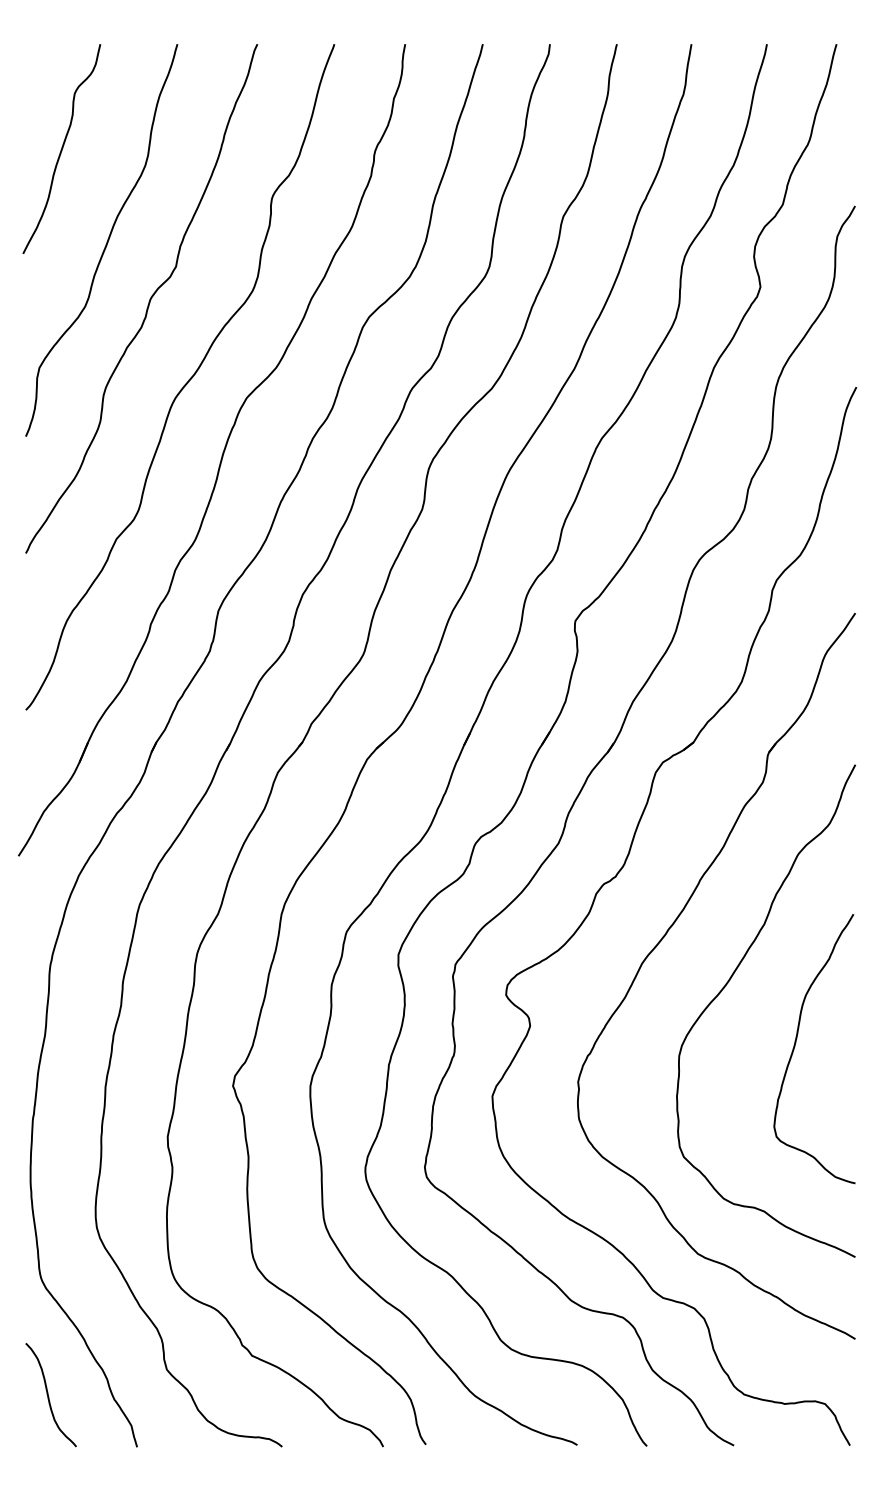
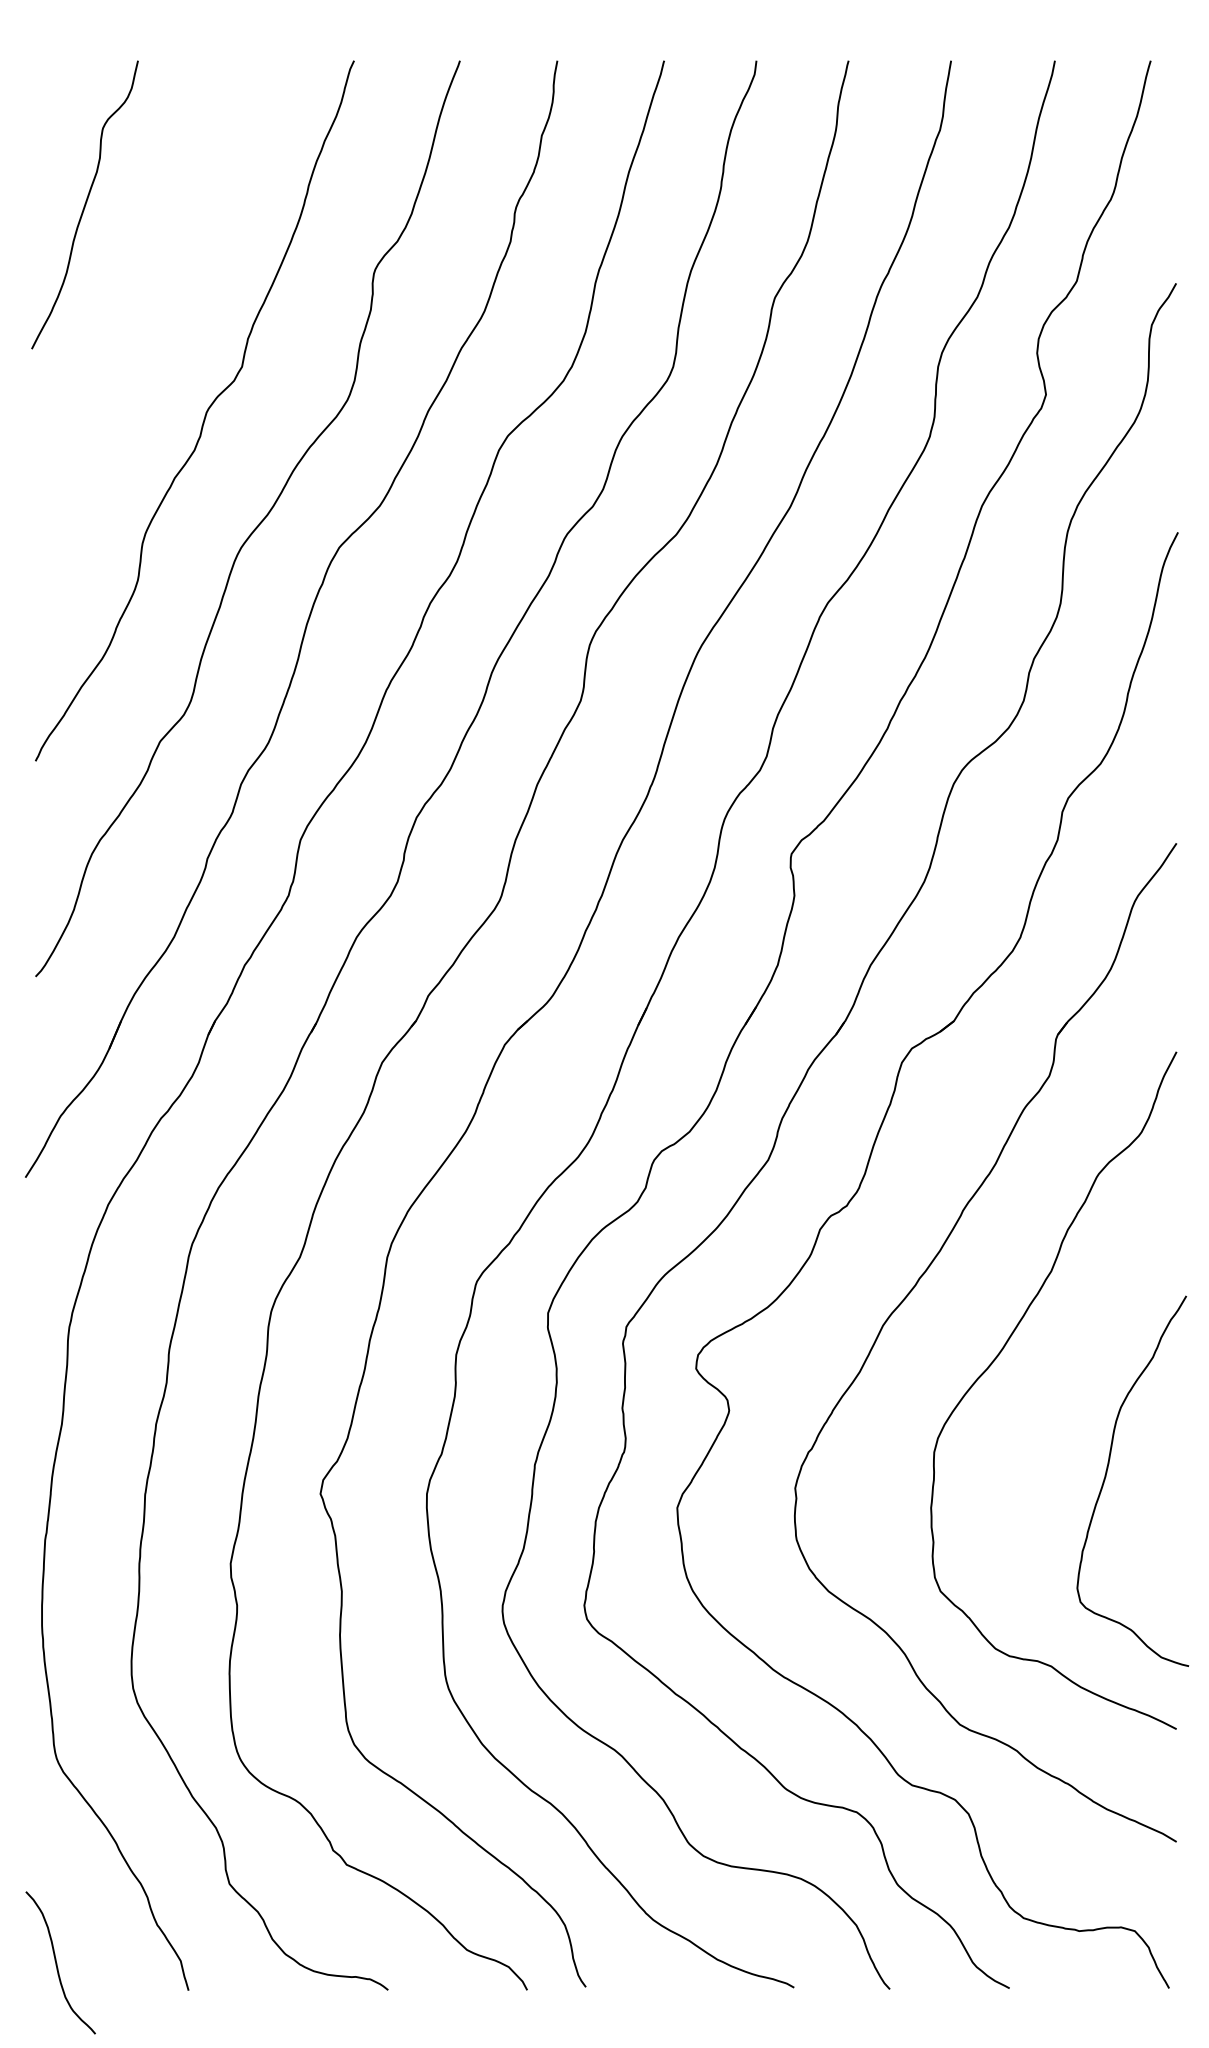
curve: (106, 241) -> (146, 332), removed
curve: (796, 1043) -> (1107, 1473), moved
curve: (49, 1396) -> (58, 1964), moved

